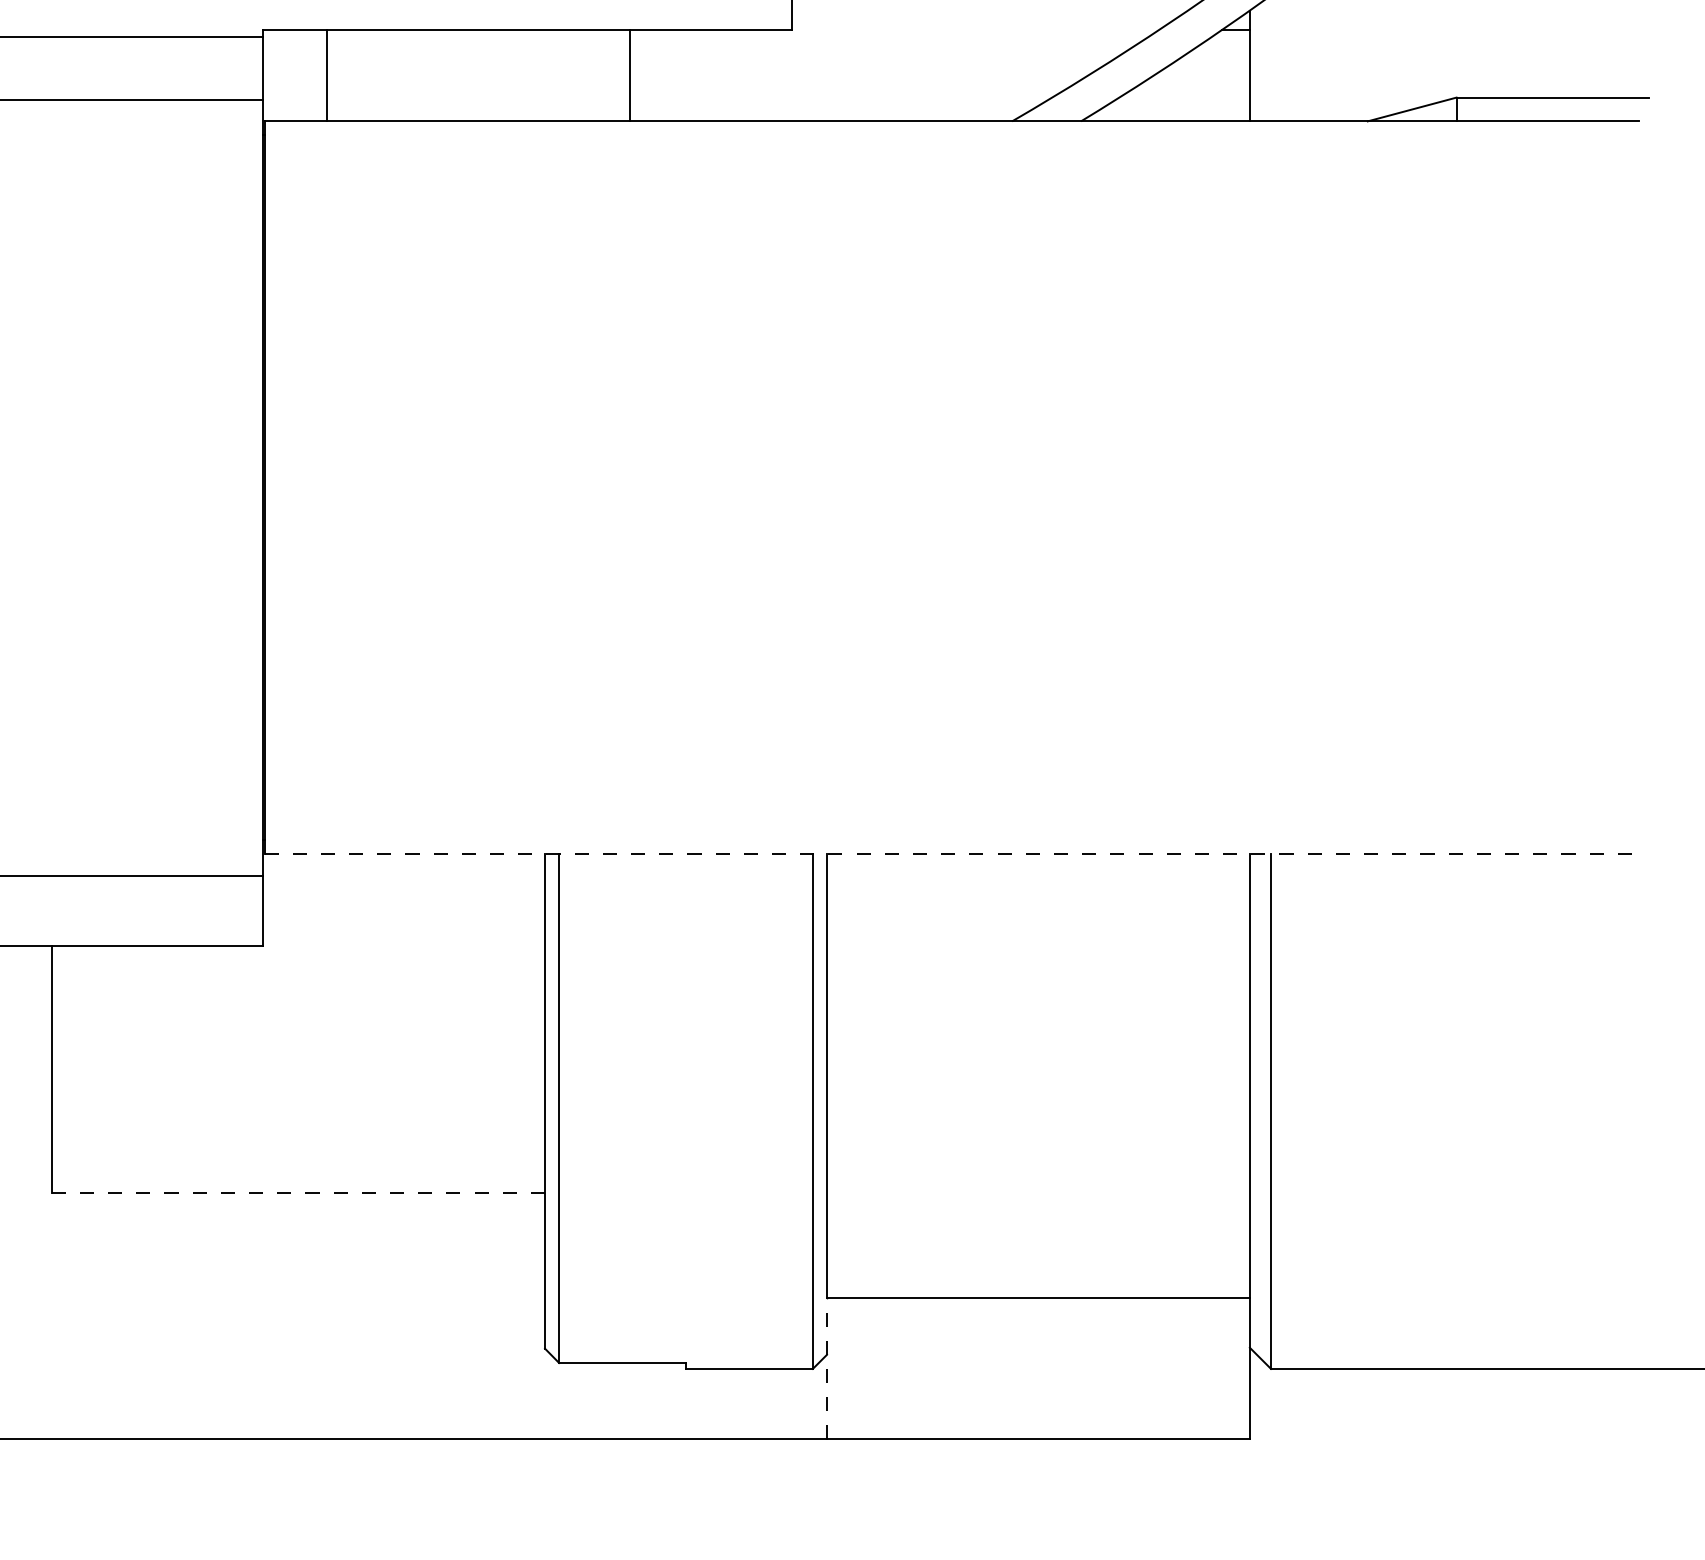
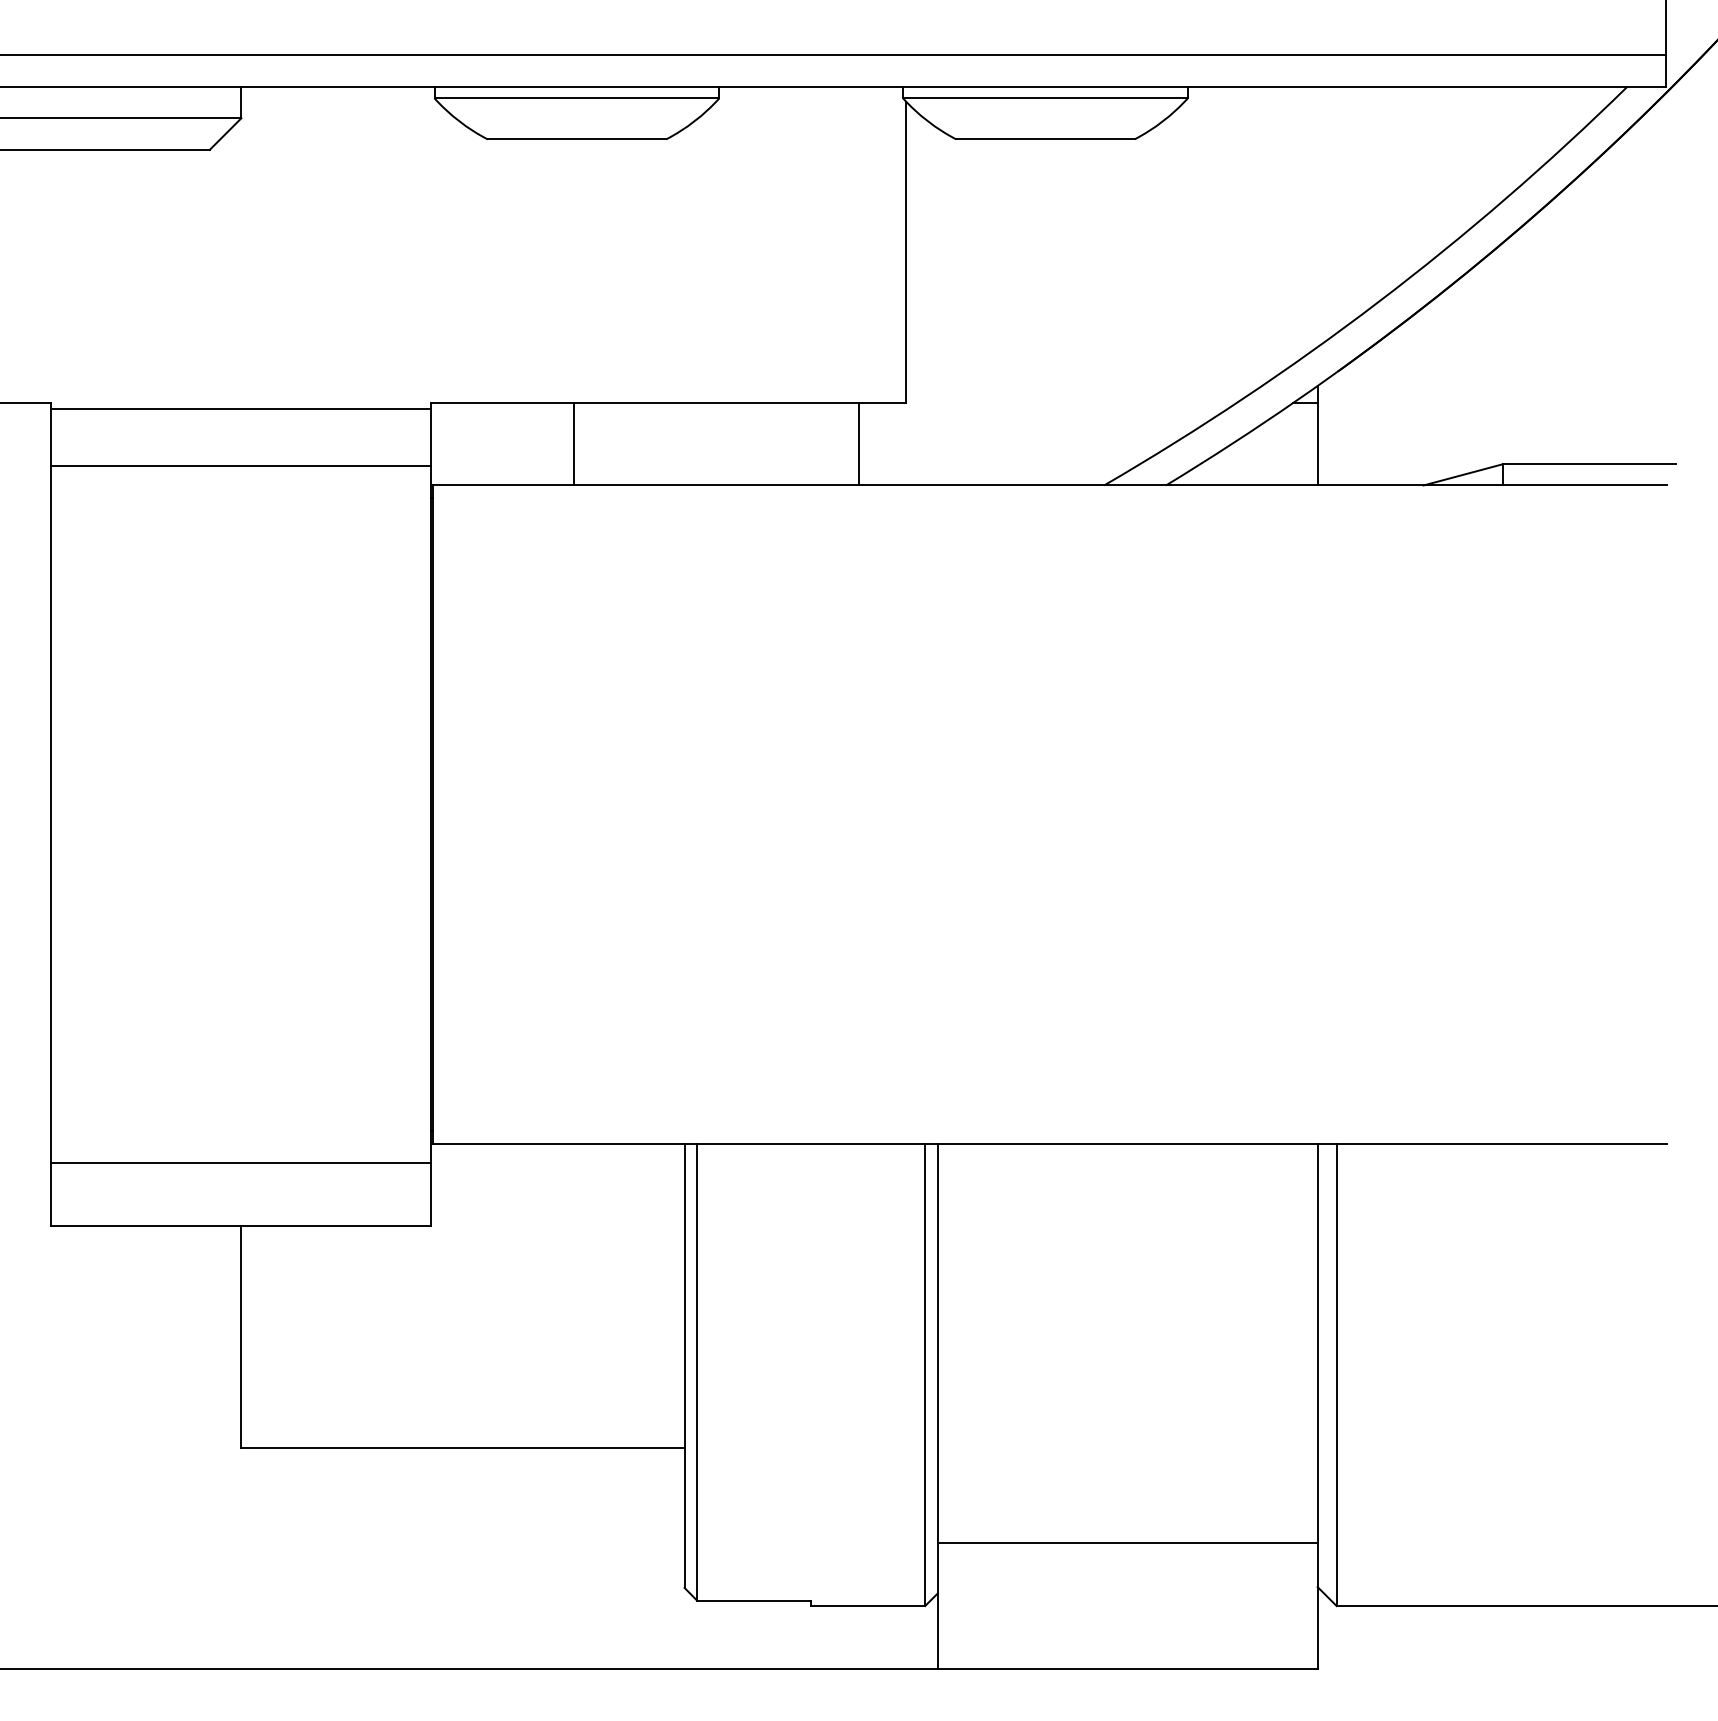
line: (326, 75) -> (573, 444), moved
line: (629, 75) -> (858, 444), moved
line: (952, 853) -> (1050, 1143), dashed -> solid
line: (297, 1192) -> (462, 1447), dashed -> solid
line: (826, 1368) -> (937, 1605), dashed -> solid

